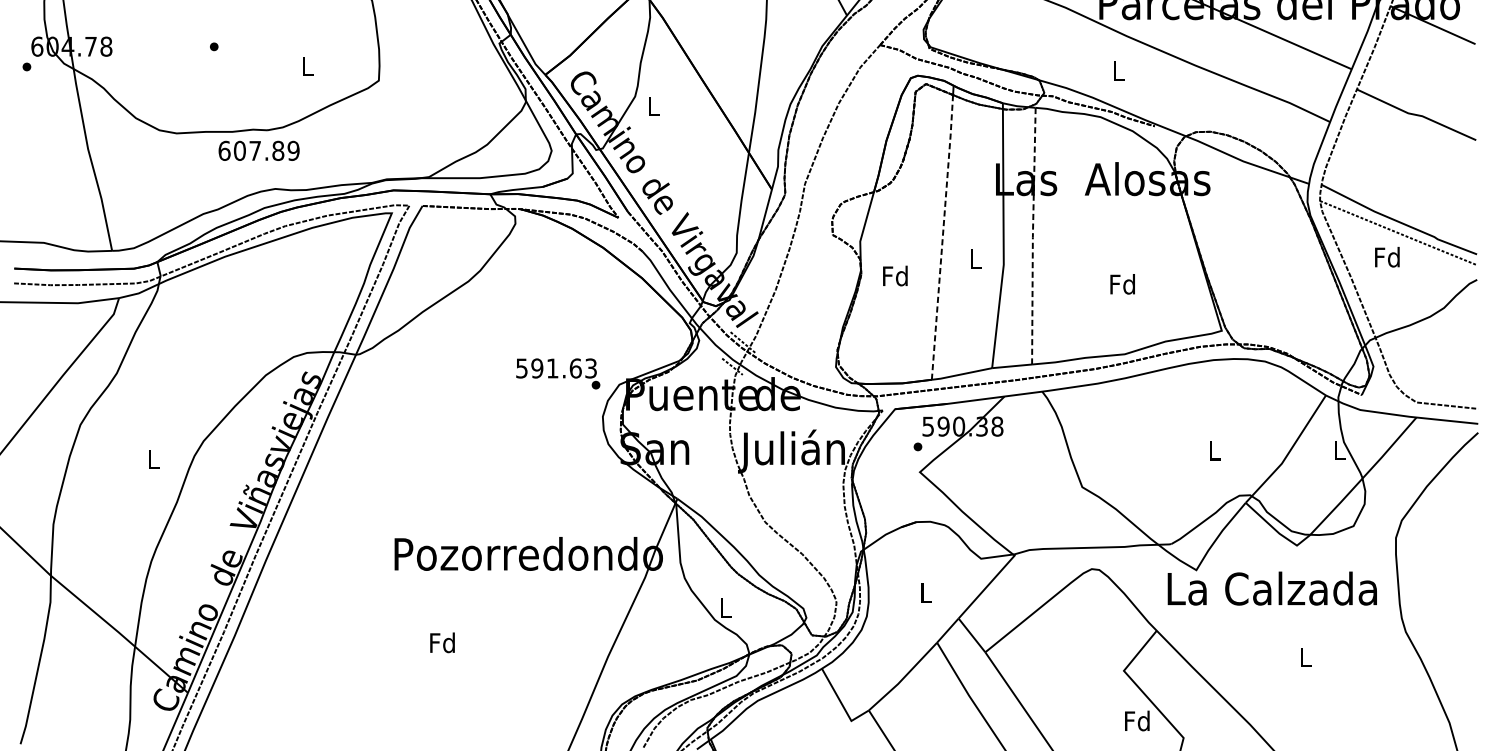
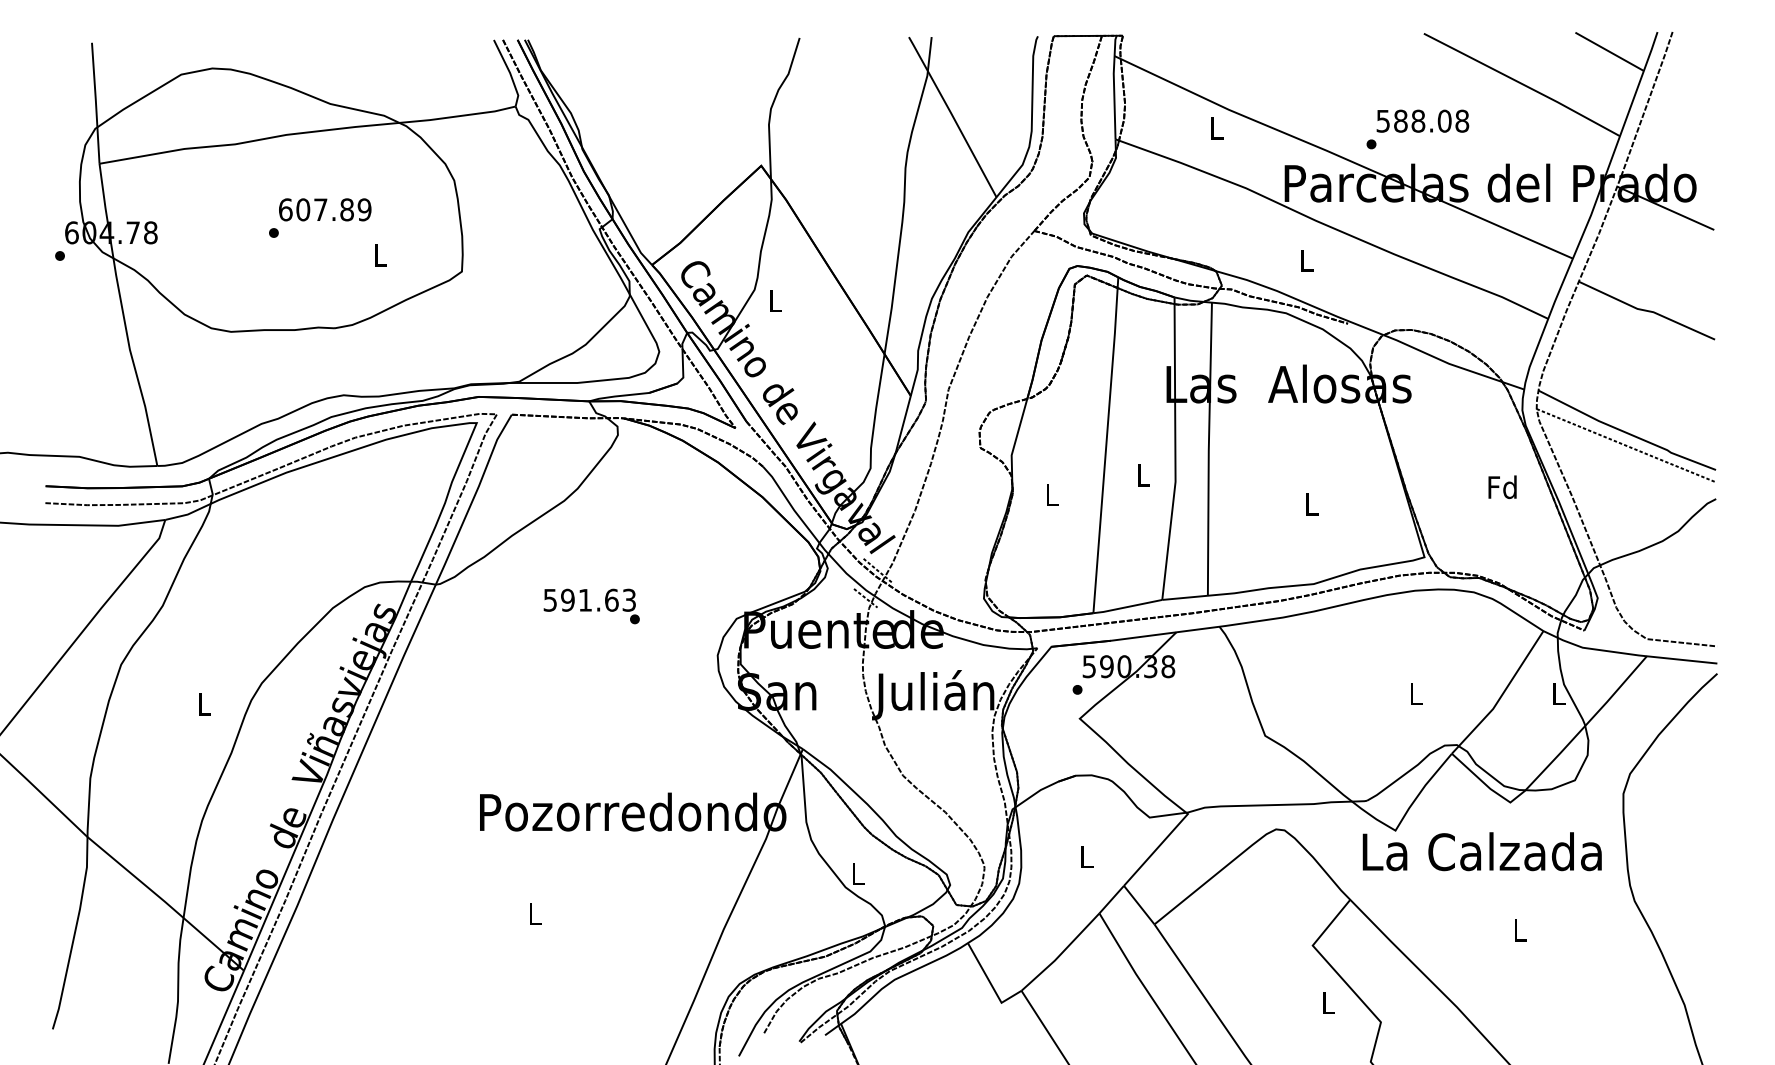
text: (259, 150) -> (325, 209), moved
line: (1032, 236) -> (1208, 449), dashed -> solid
line: (942, 237) -> (1105, 450), dashed -> solid
text: (1387, 257) -> (1502, 487), moved
text: (895, 275) -> (1051, 494), Fd -> L
text: (1122, 283) -> (1311, 503), Fd -> L
text: (558, 373) -> (591, 606), moved
text: (442, 642) -> (534, 913), Fd -> L
text: (1137, 720) -> (1328, 1002), Fd -> L

